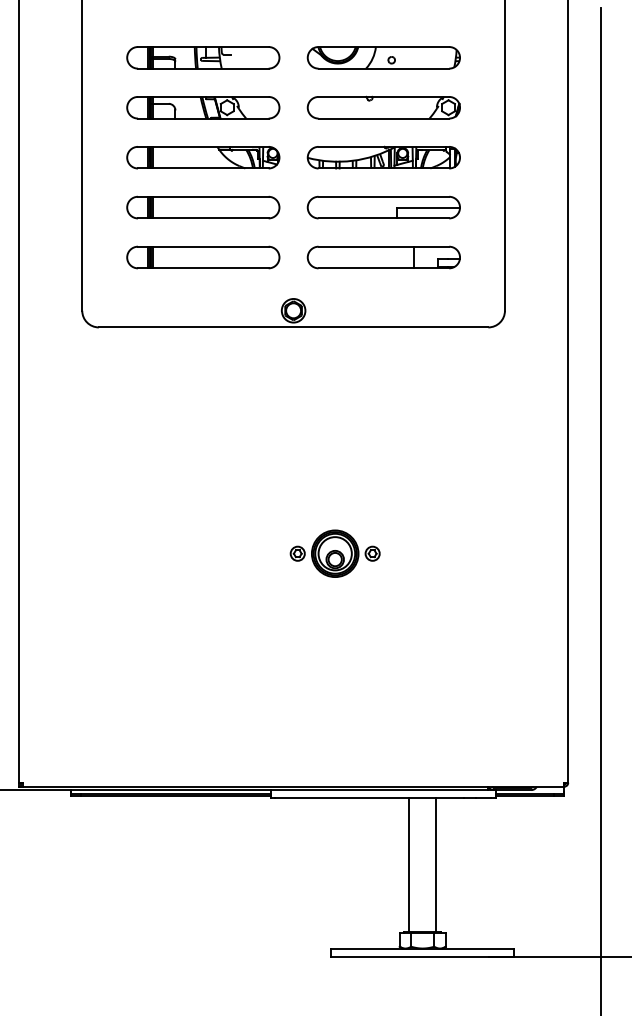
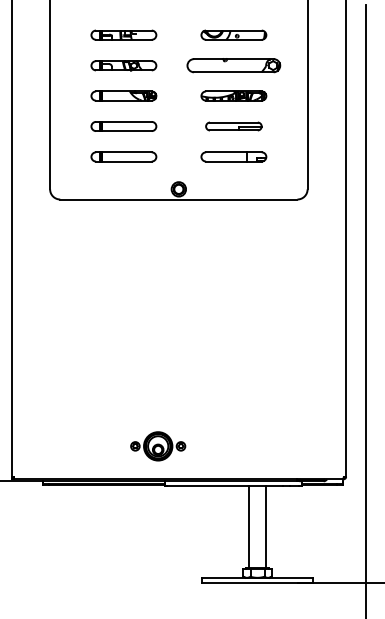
part: (202, 56) -> (123, 34), size x0.7
part: (383, 56) -> (233, 34), size x0.7
part: (202, 107) -> (123, 65), size x0.7
part: (202, 156) -> (123, 95), size x0.7
part: (383, 156) -> (233, 95), size x0.7
part: (202, 207) -> (123, 126), size x0.7
part: (383, 207) -> (233, 126), size x0.6
part: (202, 256) -> (123, 156), size x0.7
part: (383, 256) -> (233, 156), size x0.7
part: (335, 553) -> (158, 446), moved

